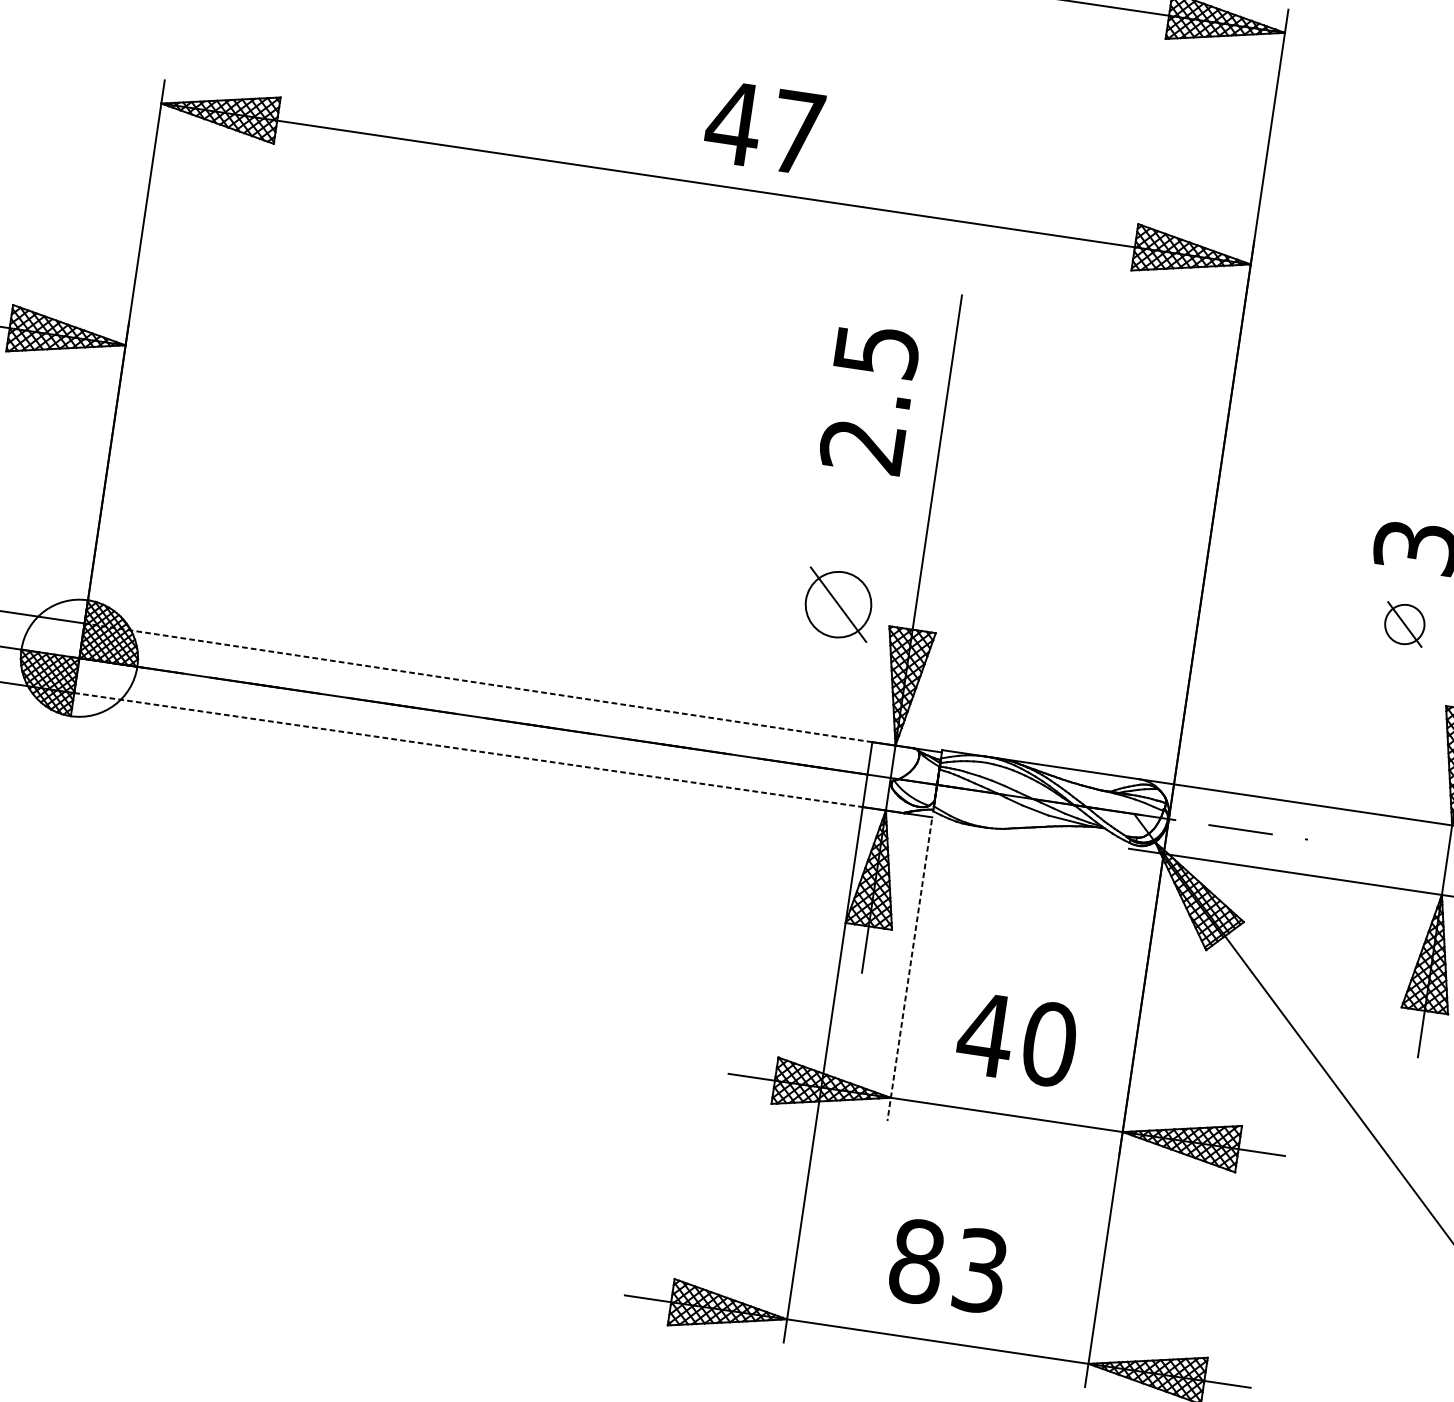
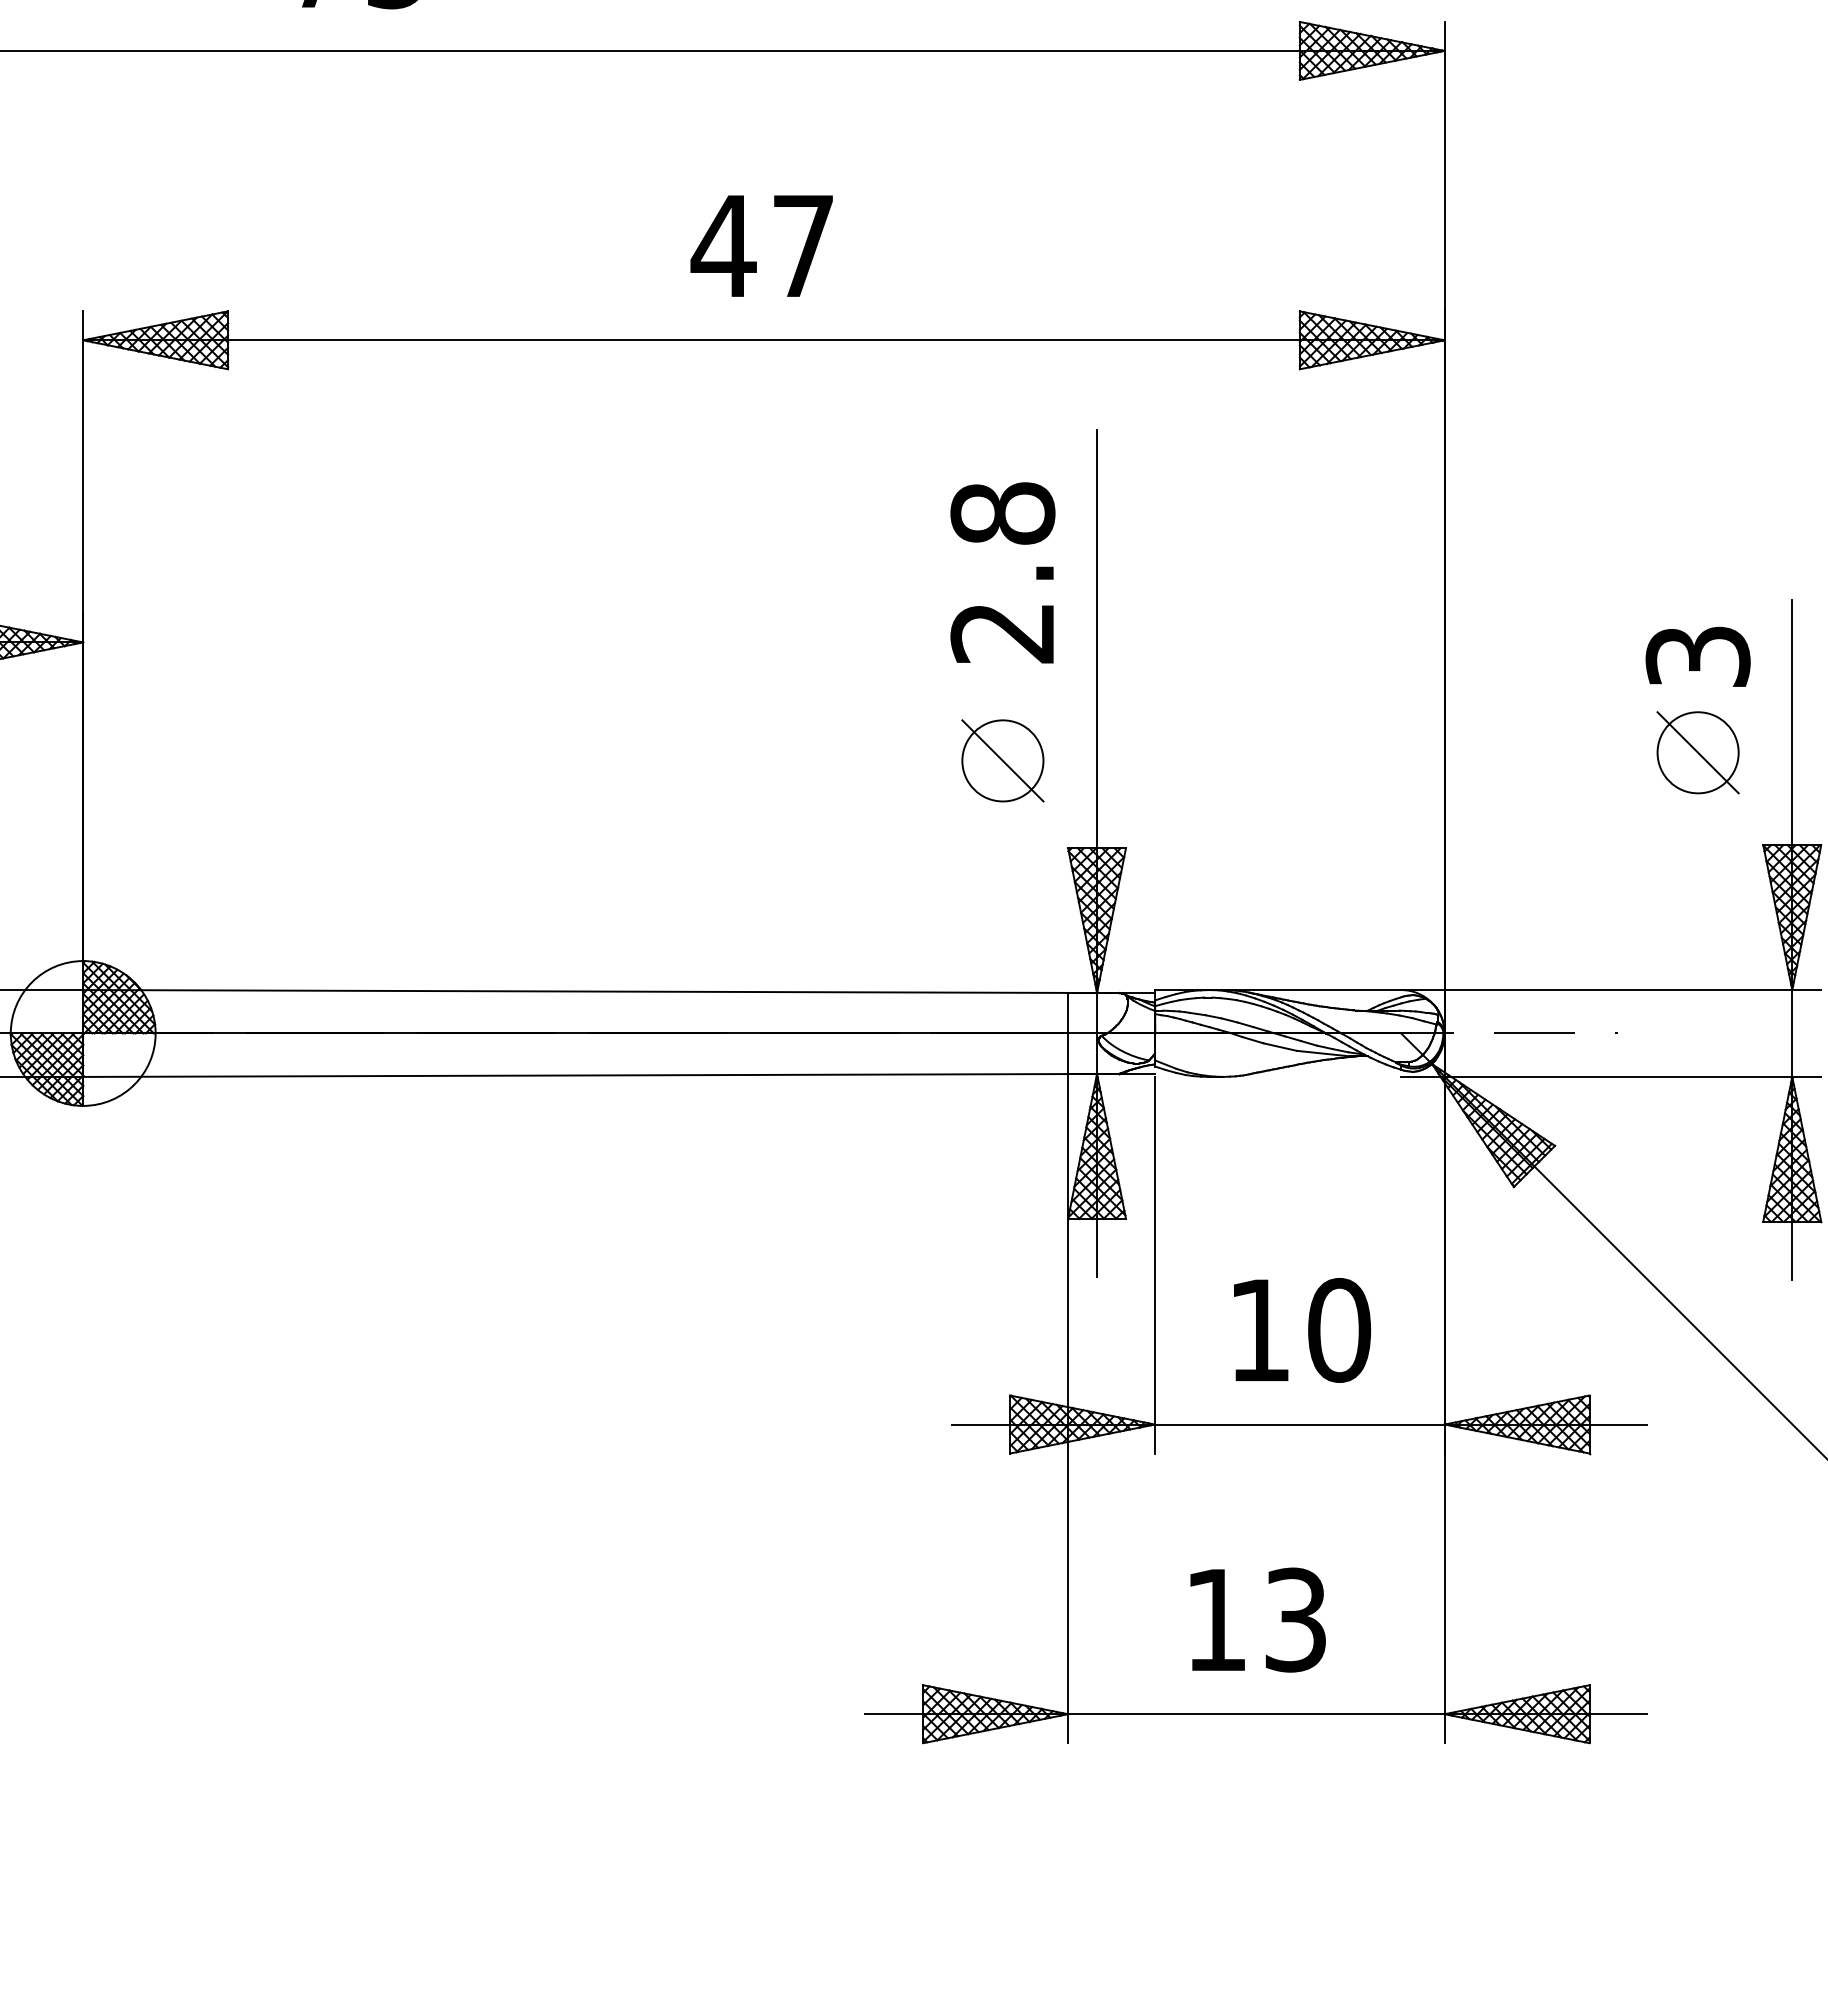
text: (763, 127) -> (761, 245), moved
text: (876, 350) -> (1002, 513), 2.5 -> 2.8
part: (838, 604) -> (1002, 760), moved
part: (1404, 624) -> (1697, 752), size x1.67
line: (478, 682) -> (575, 991), dashed -> solid
line: (469, 750) -> (576, 1075), dashed -> solid
line: (910, 970) -> (1155, 1265), dashed -> solid
text: (985, 1034) -> (1259, 1330), 40 -> 10
text: (917, 1261) -> (1216, 1619), 83 -> 13

